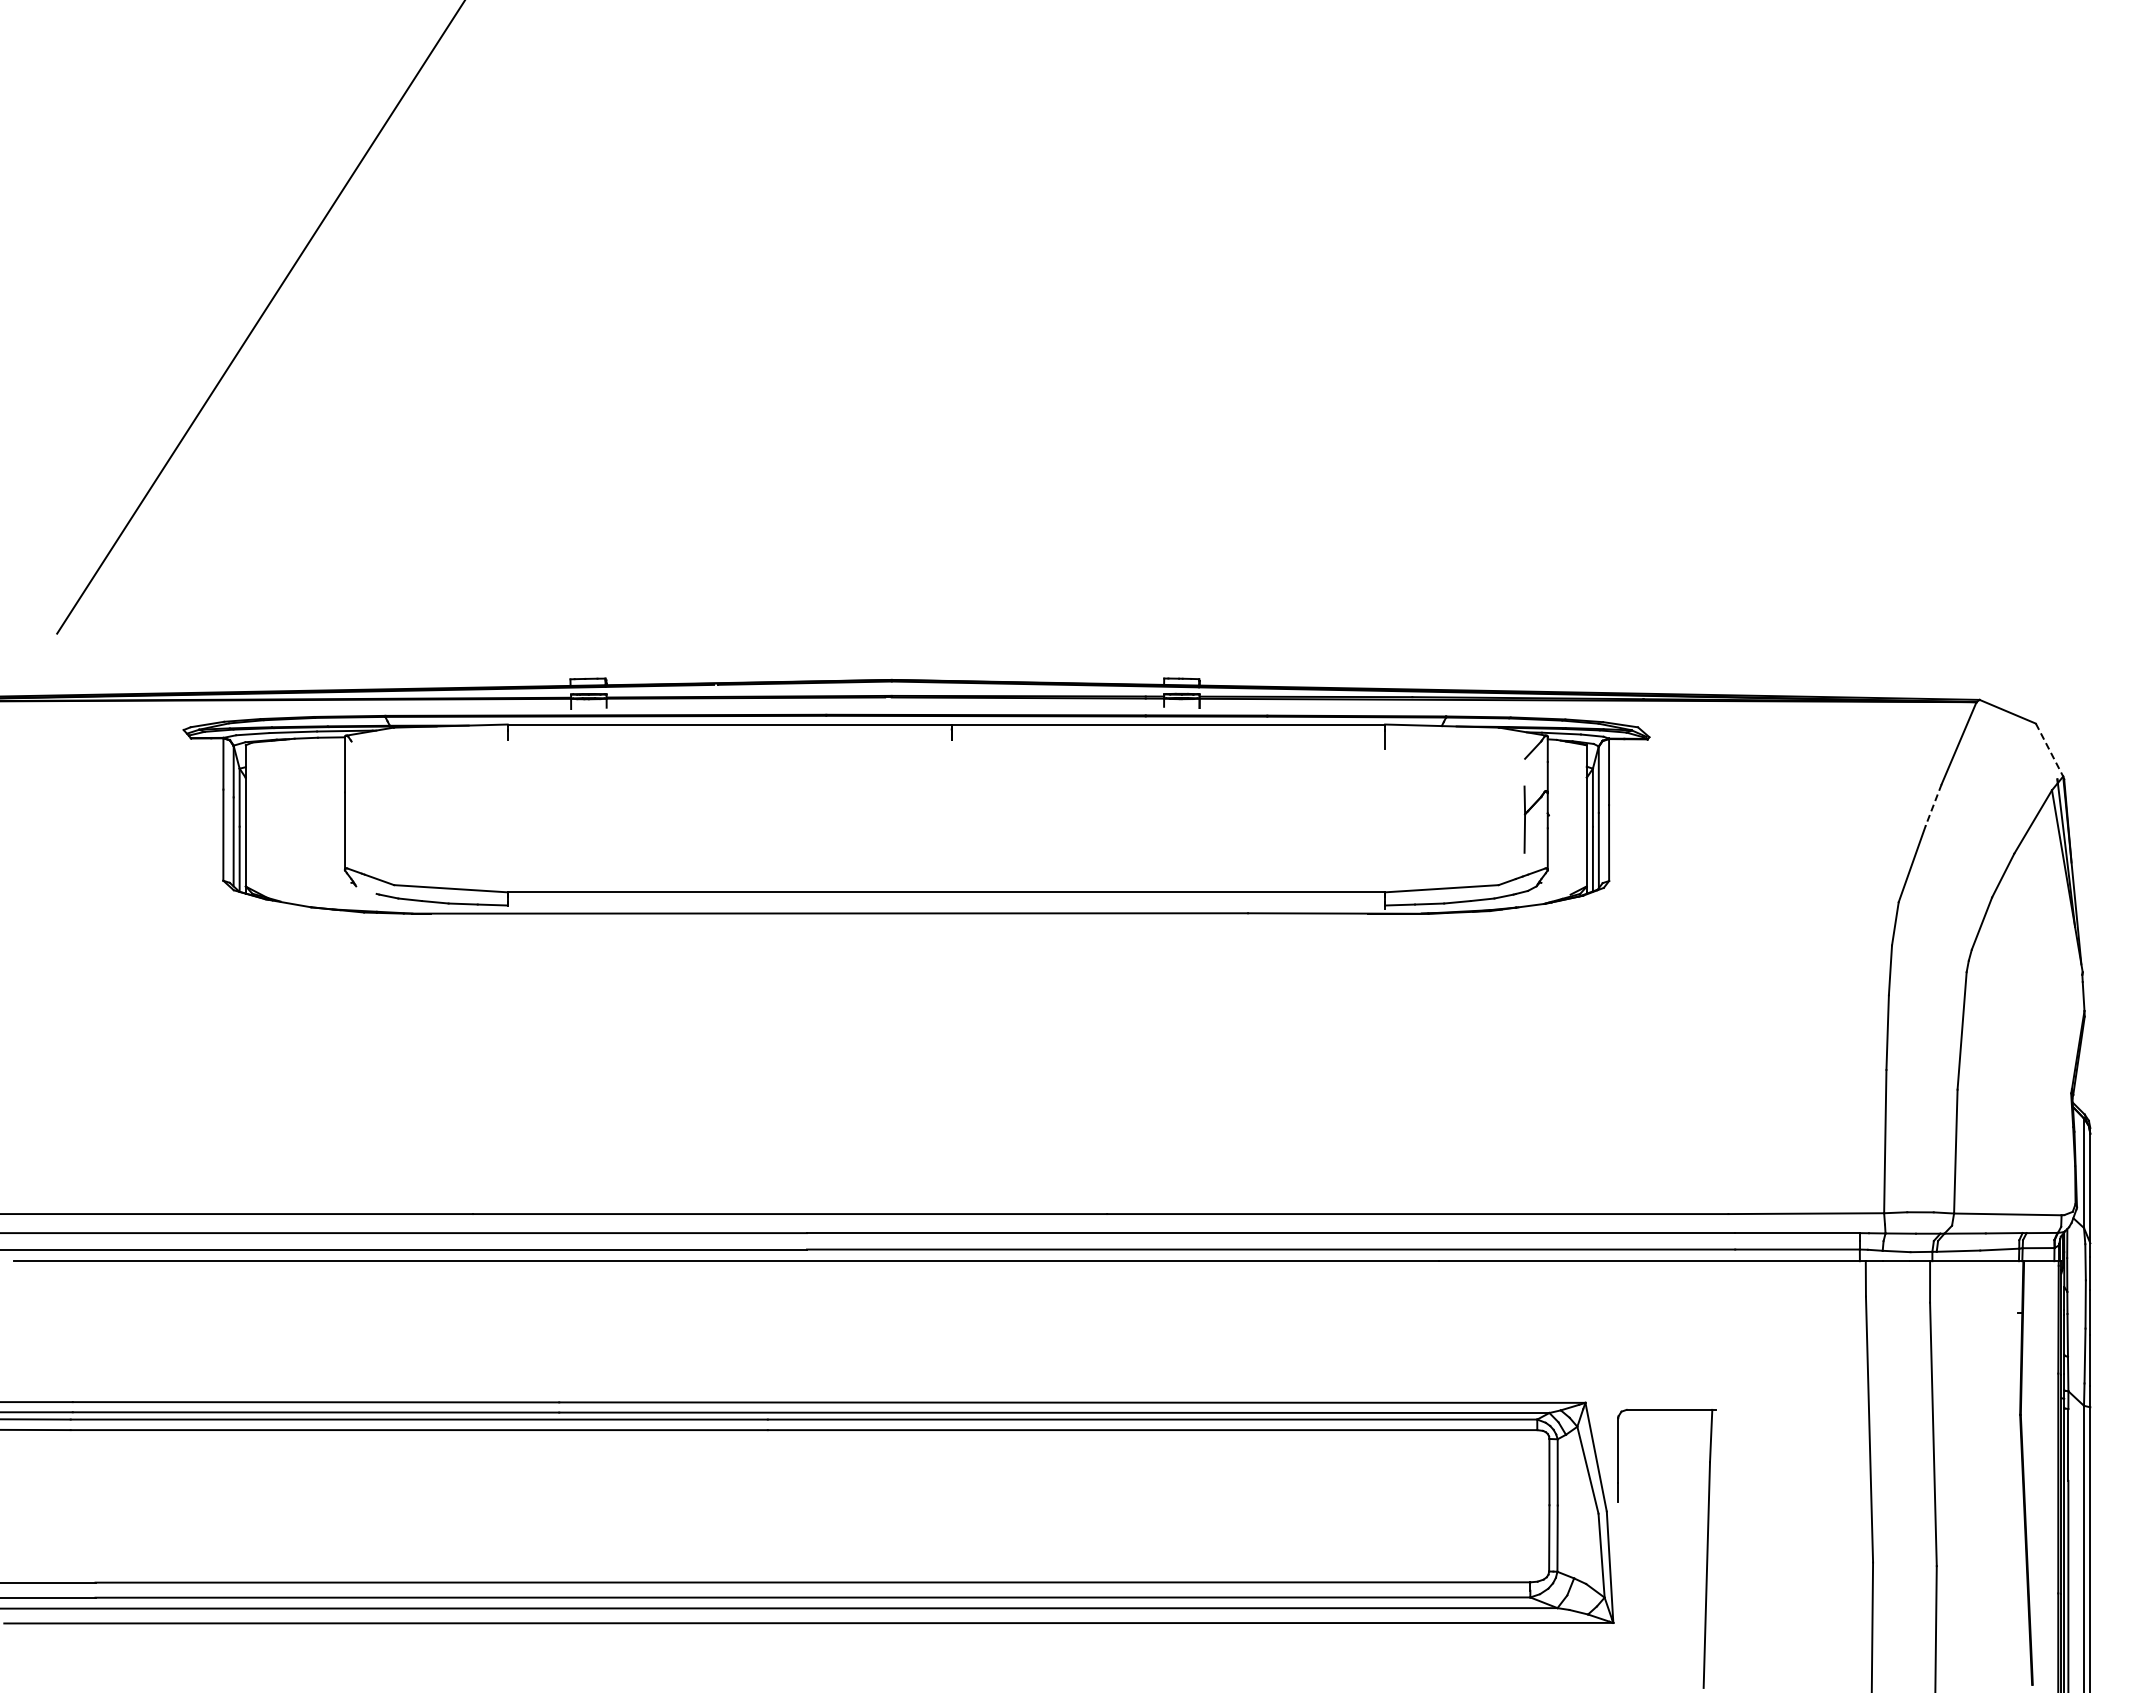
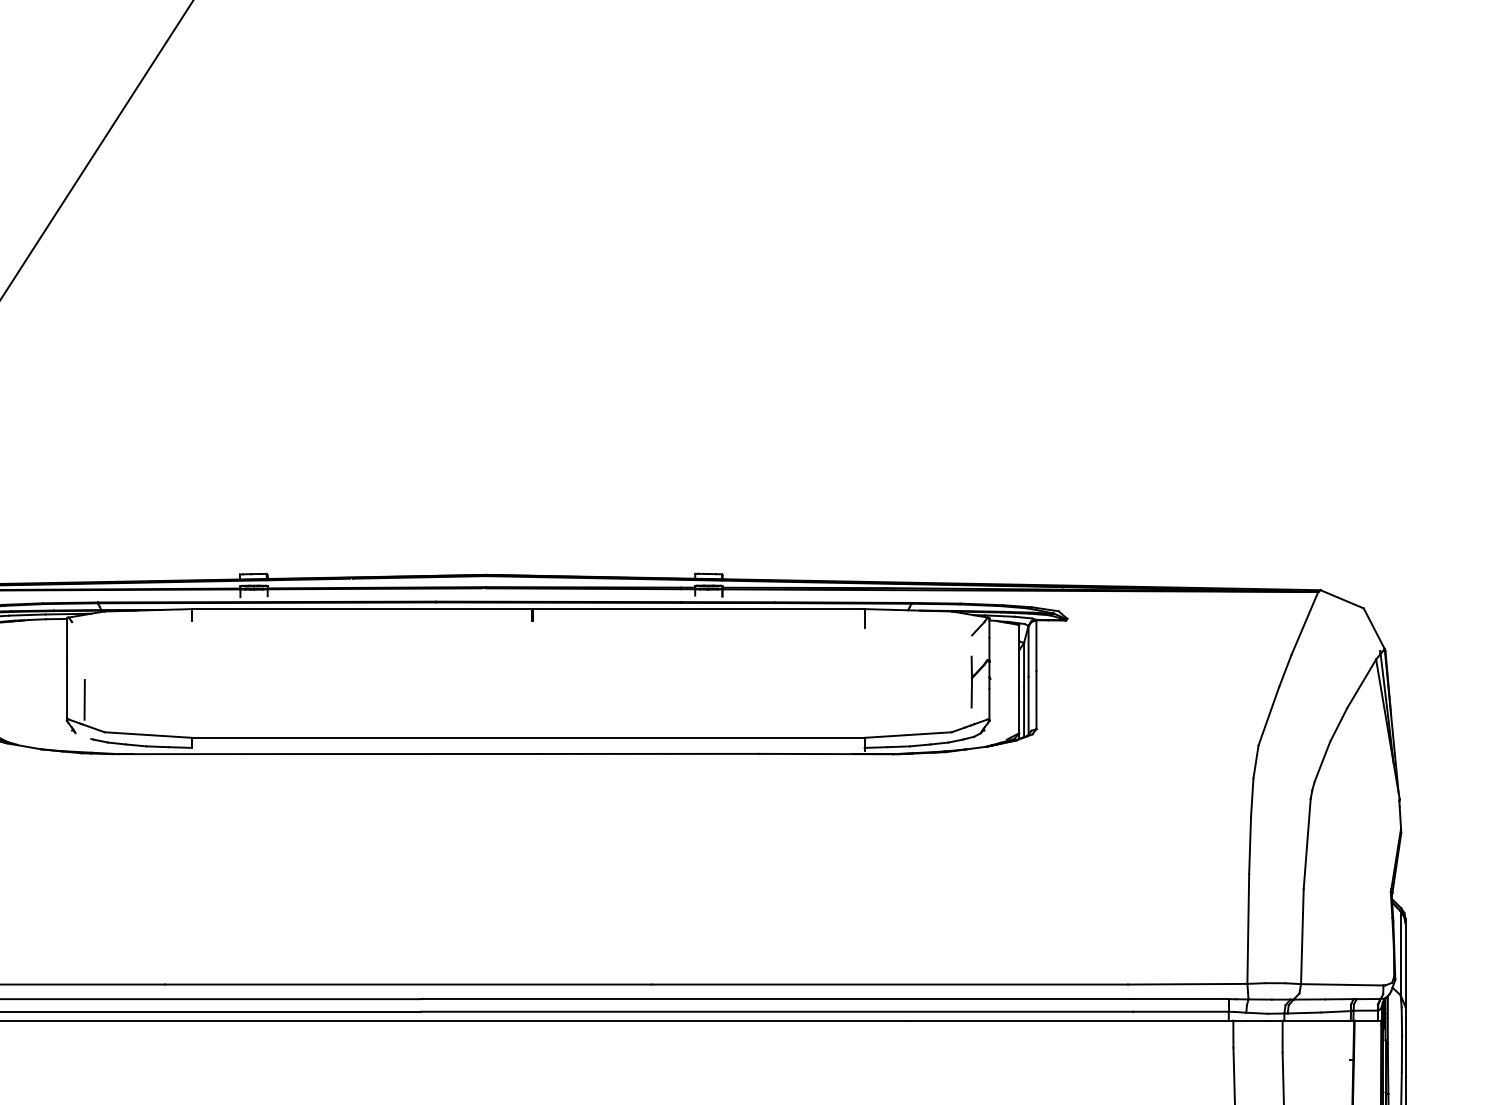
line: (2049, 750) -> (1374, 629), dashed -> solid
line: (1933, 805) -> (1285, 671), dashed -> solid
line: (367, 842) -> (84, 699), added

